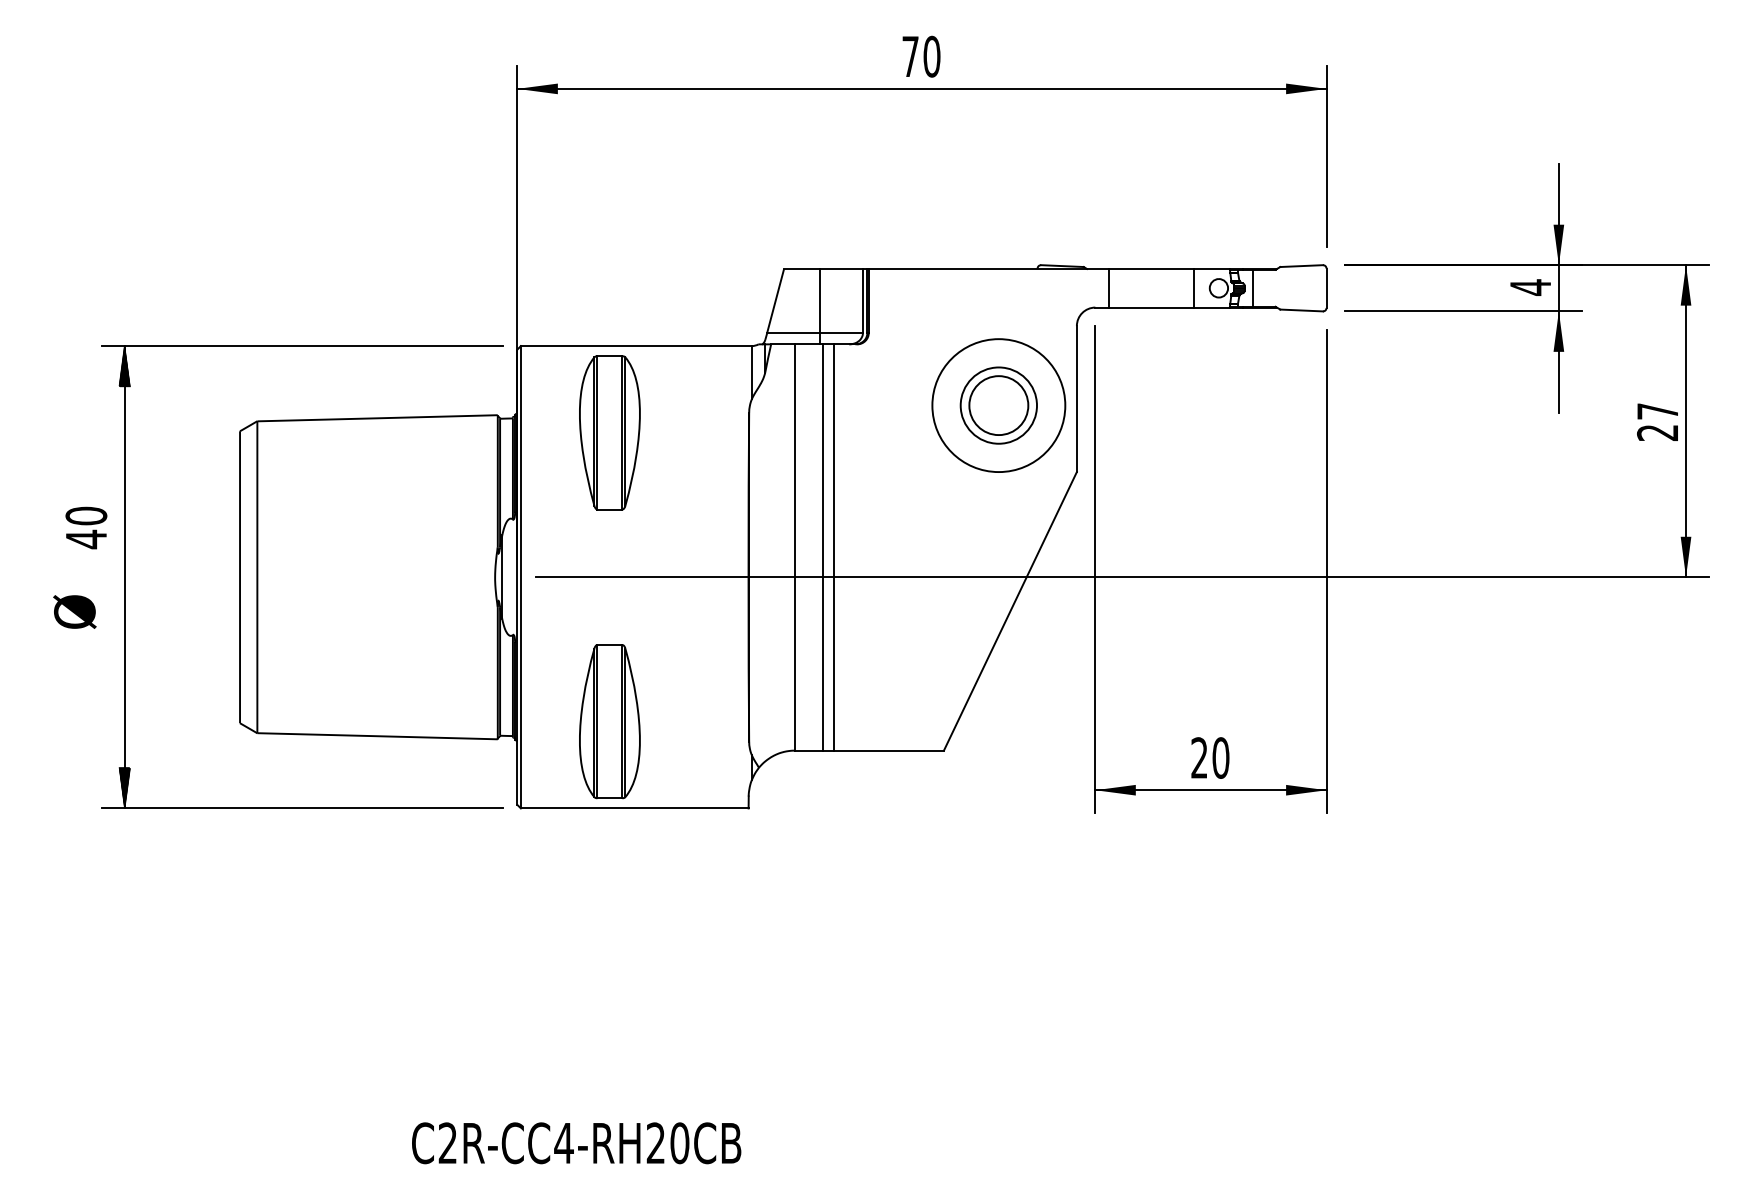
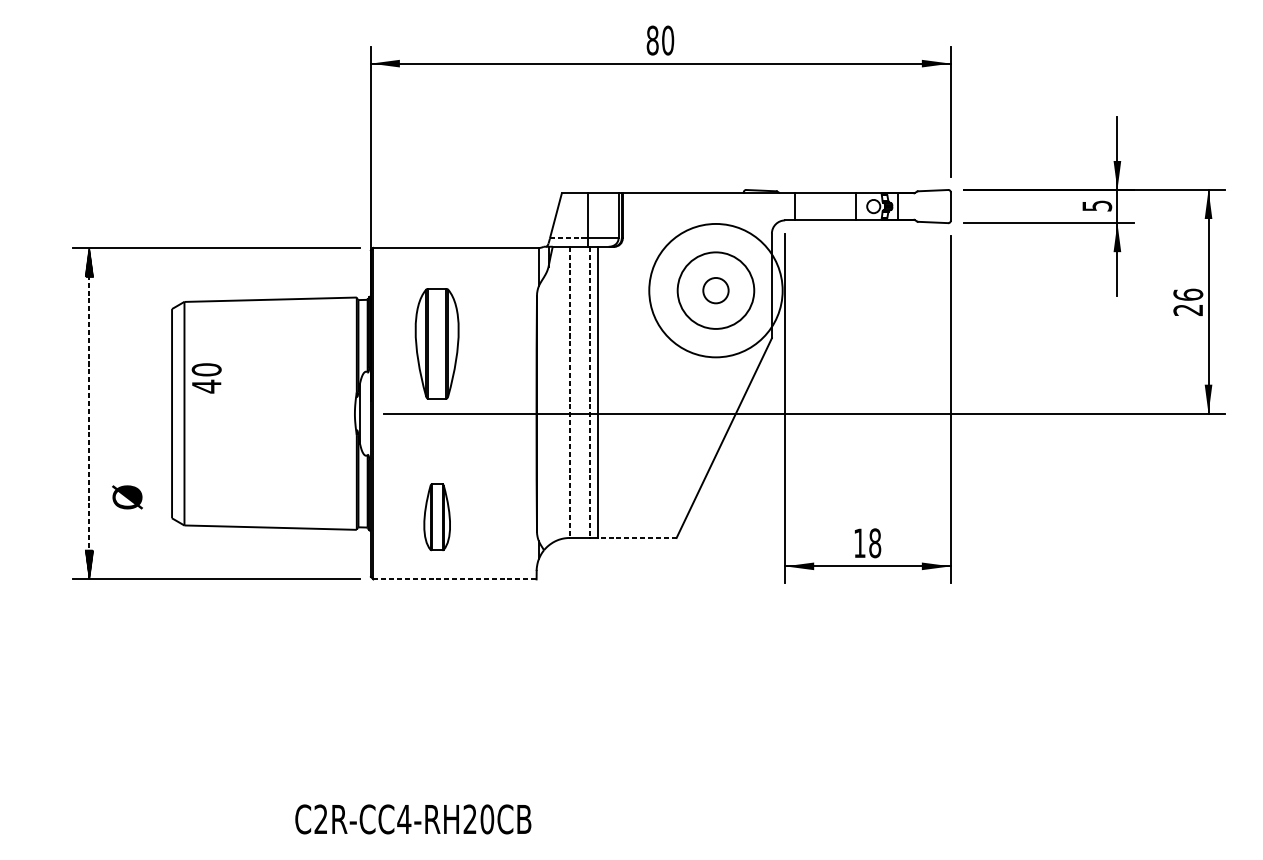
text: (910, 56) -> (652, 40), 70 -> 80
text: (1530, 287) -> (1097, 206), 4 -> 5
line: (793, 332) -> (568, 238), solid -> dashed
circle: (998, 405) -> (715, 290), size x0.6
circle: (998, 405) -> (715, 290), size x1.4
circle: (998, 405) -> (715, 290), size x1.4
text: (1657, 410) -> (1188, 294), 27 -> 26
part: (609, 432) -> (436, 343), moved
text: (86, 527) -> (206, 378), moved
line: (795, 548) -> (570, 393), solid -> dashed
line: (822, 548) -> (589, 393), solid -> dashed
line: (124, 576) -> (89, 413), solid -> dashed
text: (74, 611) -> (127, 497), moved
part: (609, 721) -> (436, 517), size x0.6
line: (889, 750) -> (637, 537), solid -> dashed
text: (1210, 757) -> (867, 542), 20 -> 18
line: (634, 808) -> (454, 579), solid -> dashed

